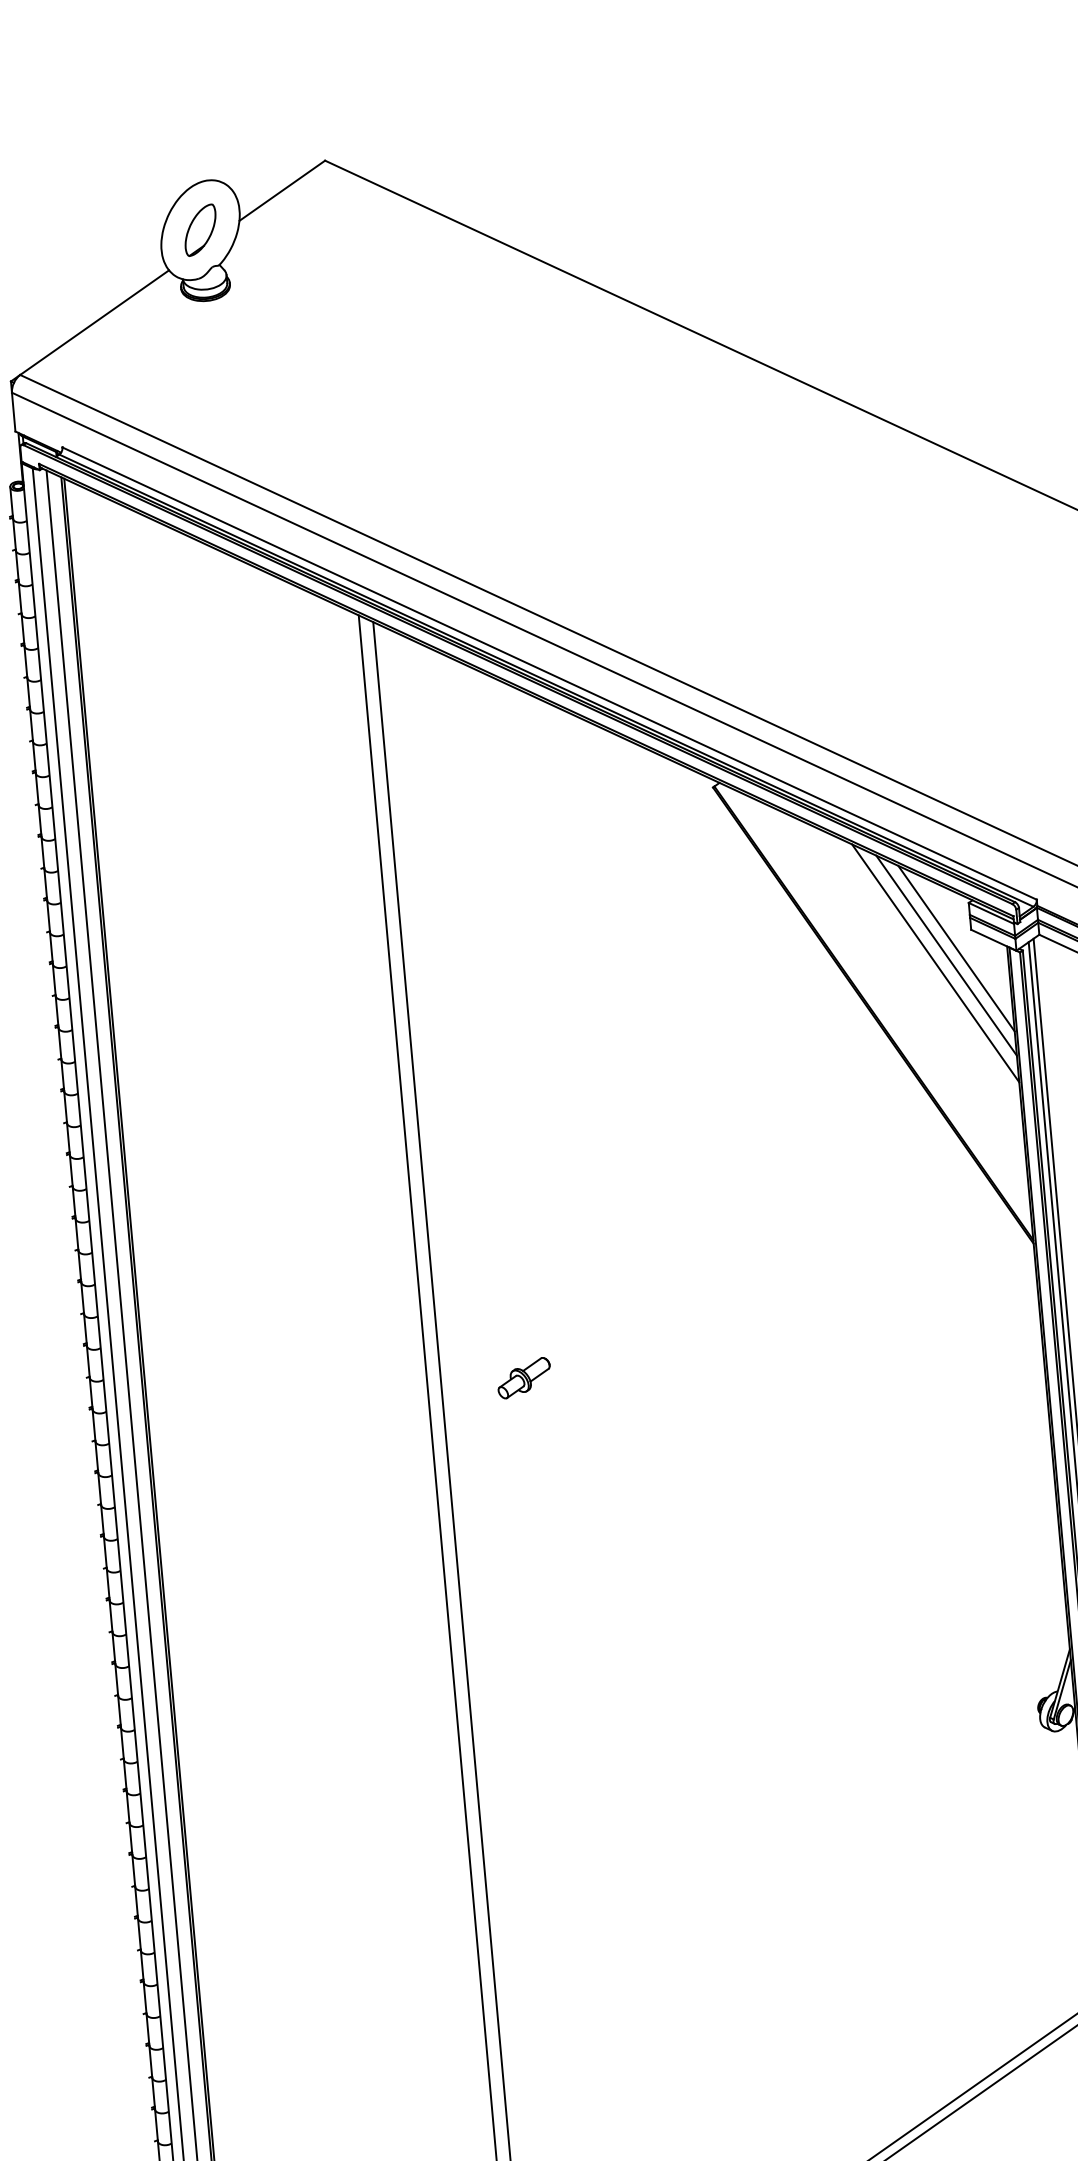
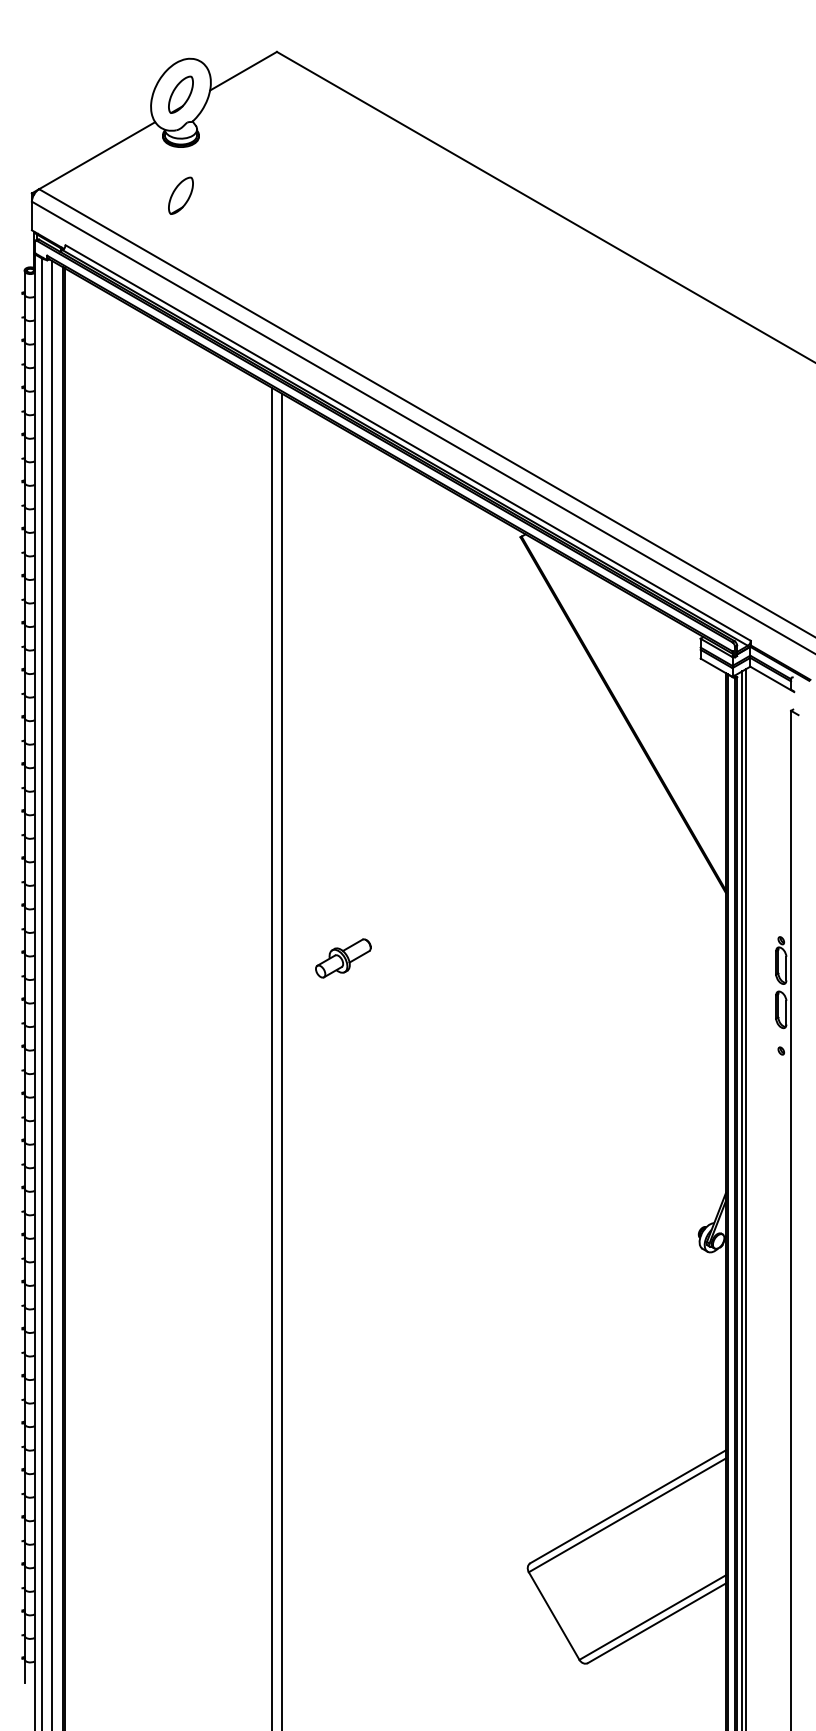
part: (212, 366) -> (180, 195), added
line: (956, 948) -> (688, 671), removed
line: (945, 955) -> (680, 675), removed
line: (934, 962) -> (671, 680), removed
part: (523, 1377) -> (342, 957), size x1.4

